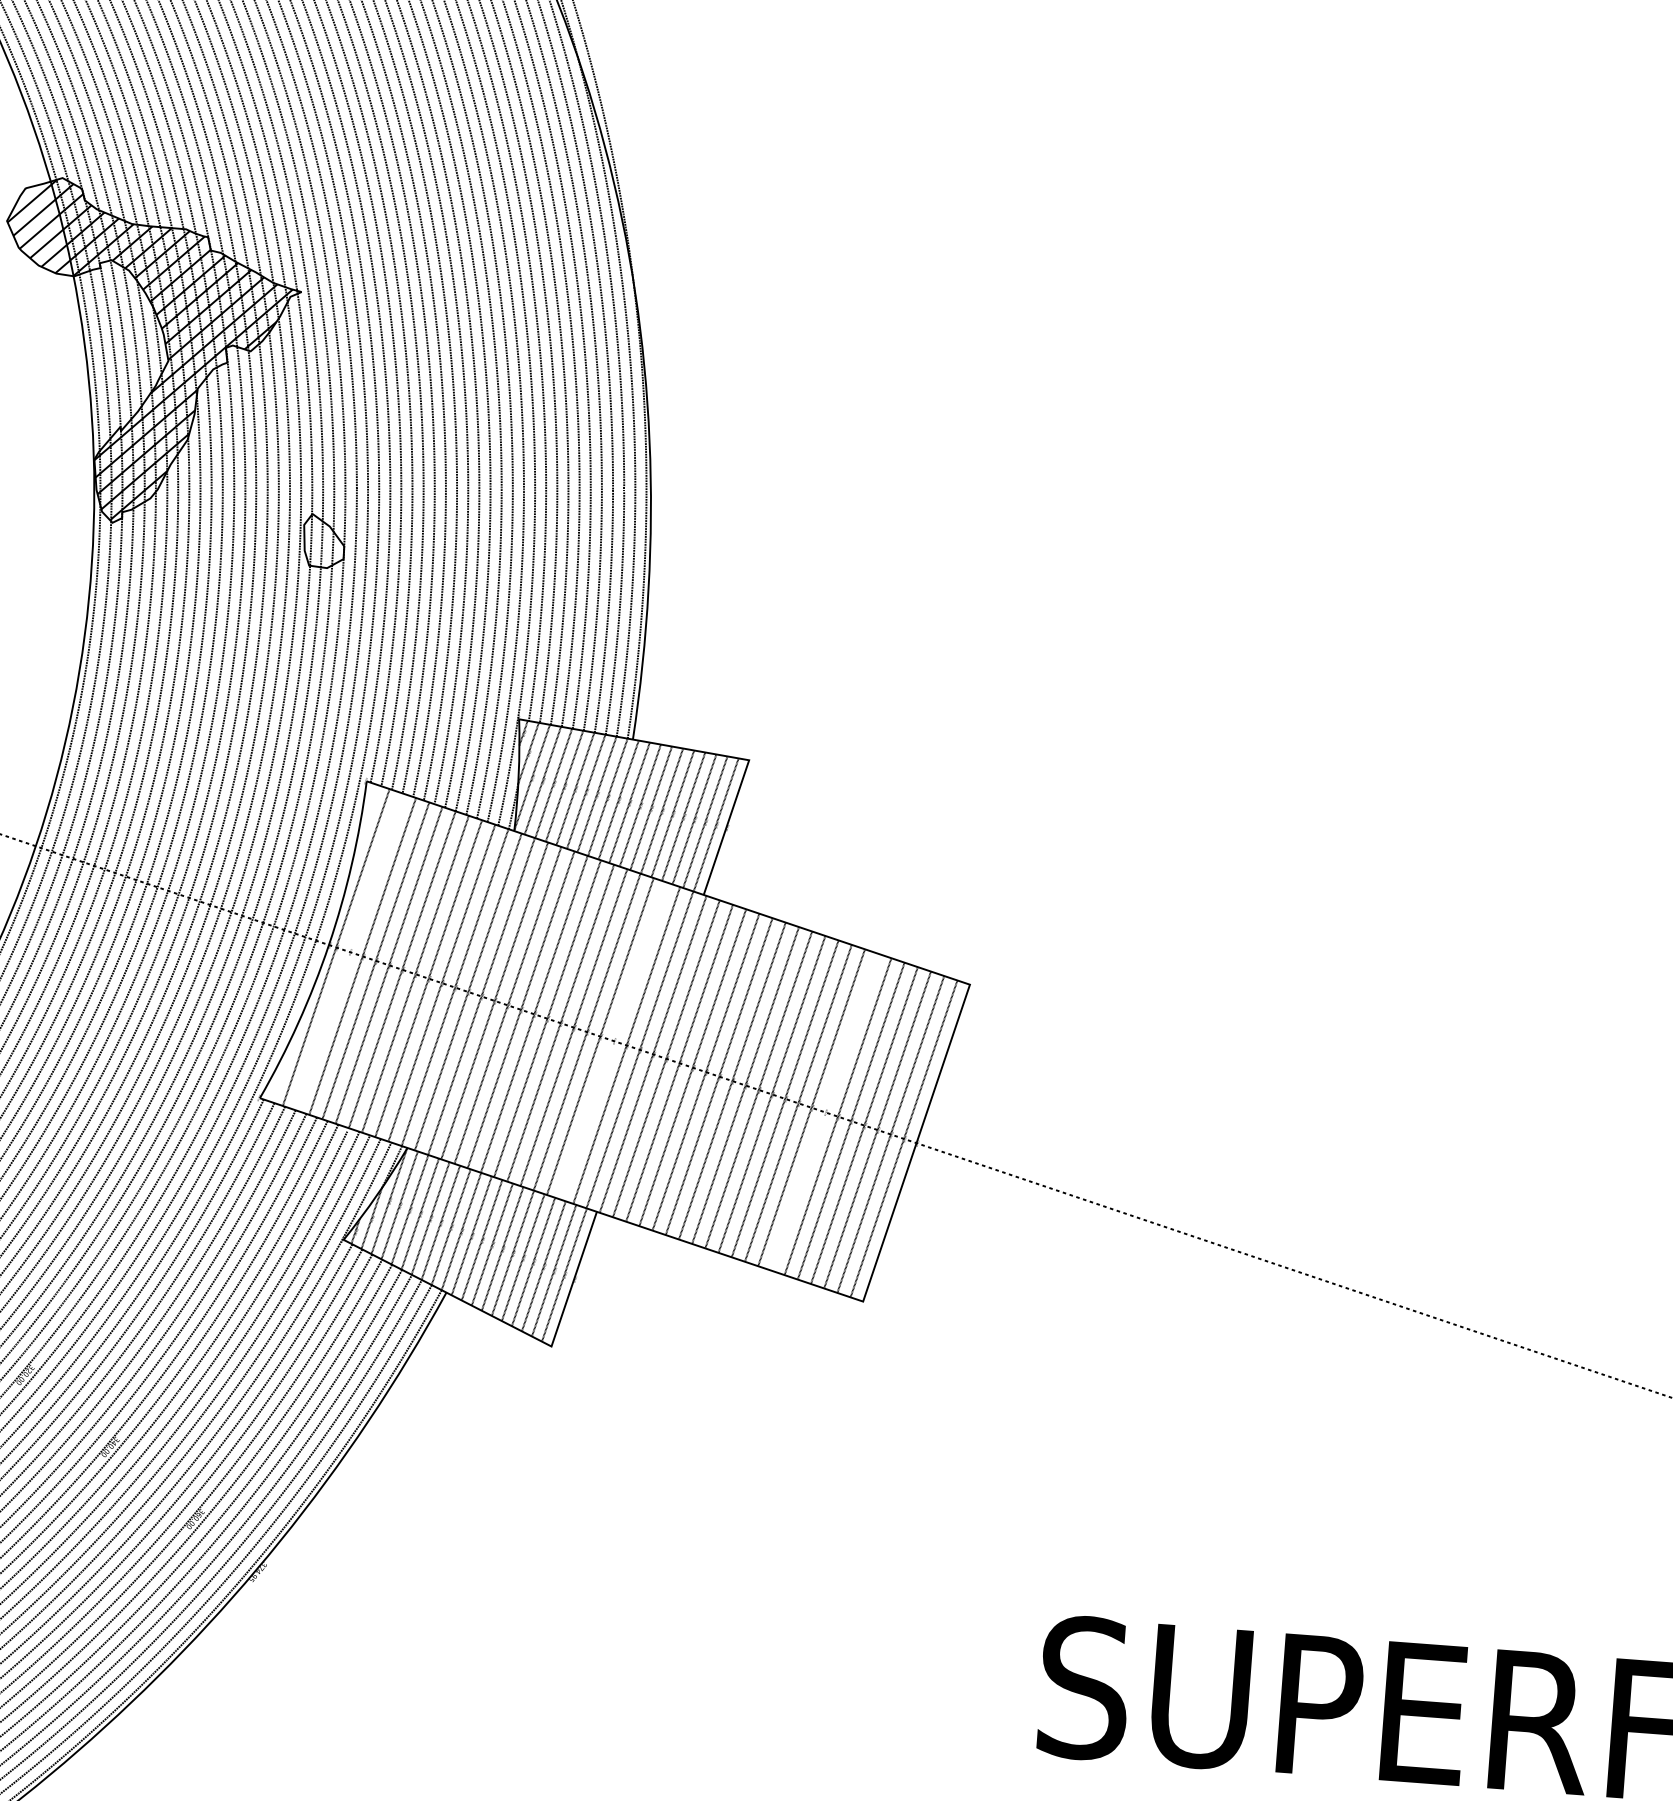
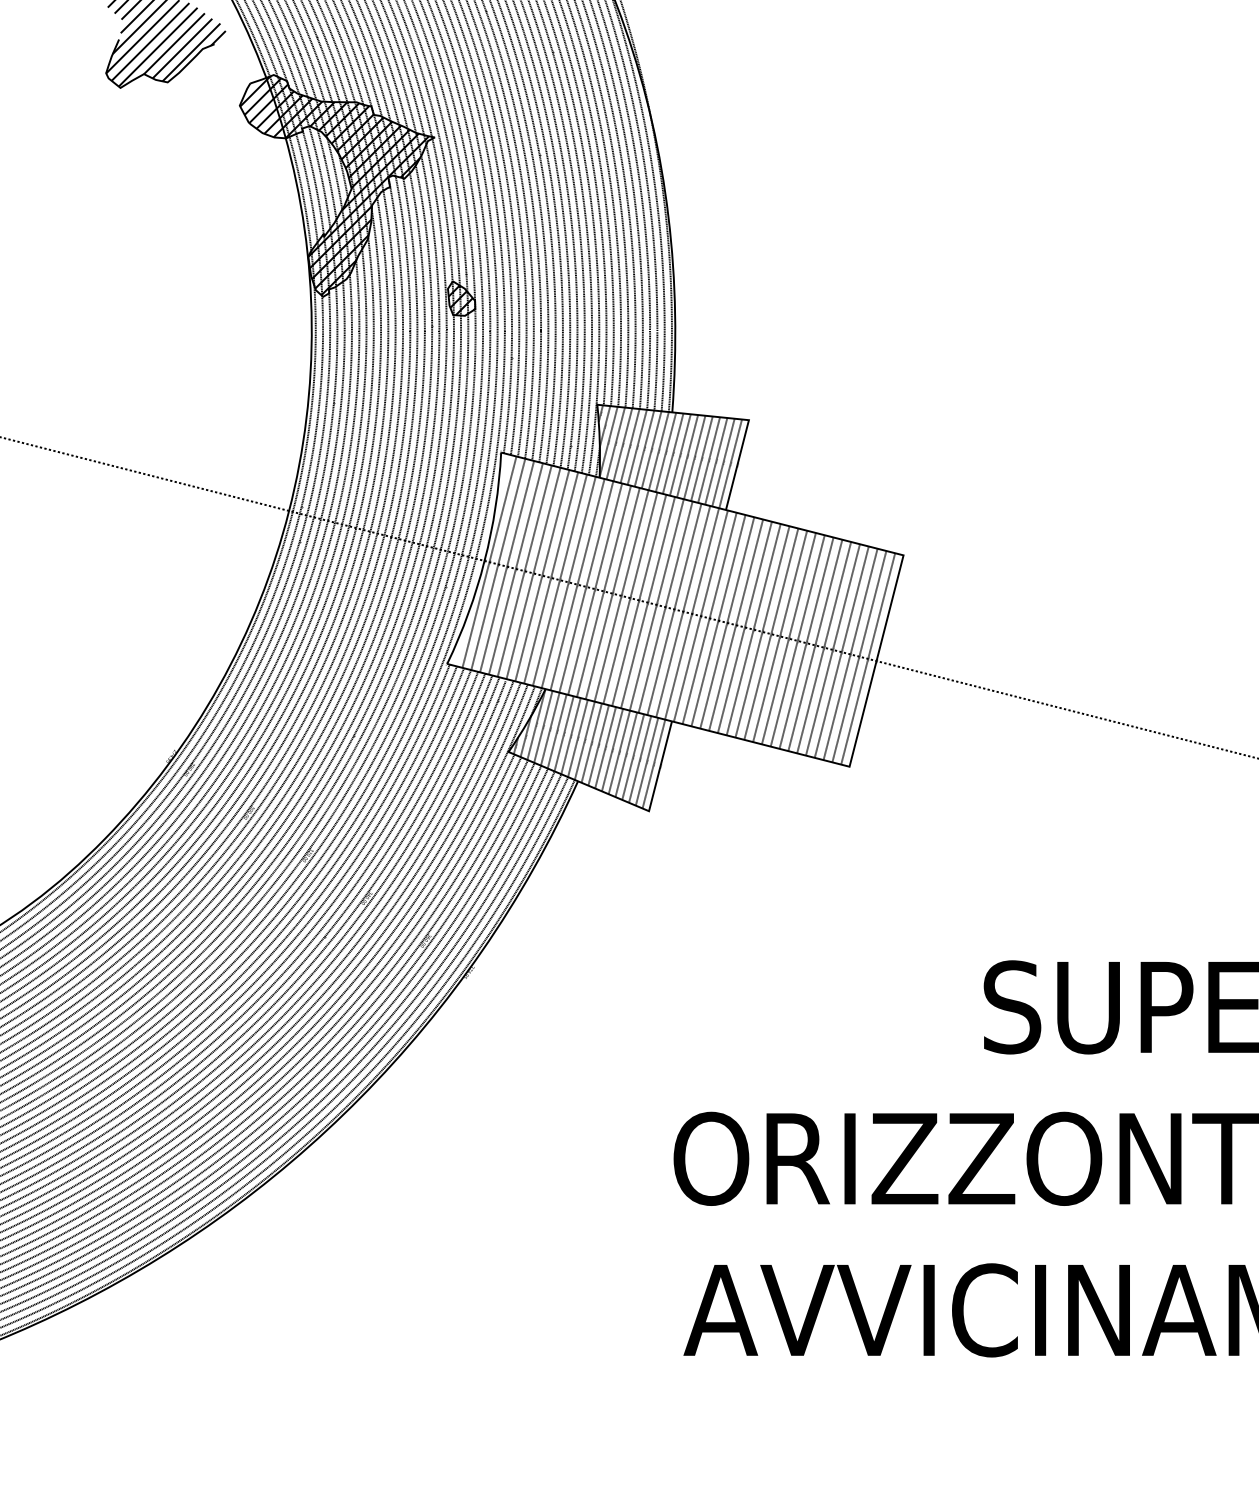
hatch: (323, 544) -> (461, 300), added
line: (349, 952) -> (498, 564), added
line: (613, 1041) -> (674, 609), added
line: (825, 1112) -> (815, 645), added

